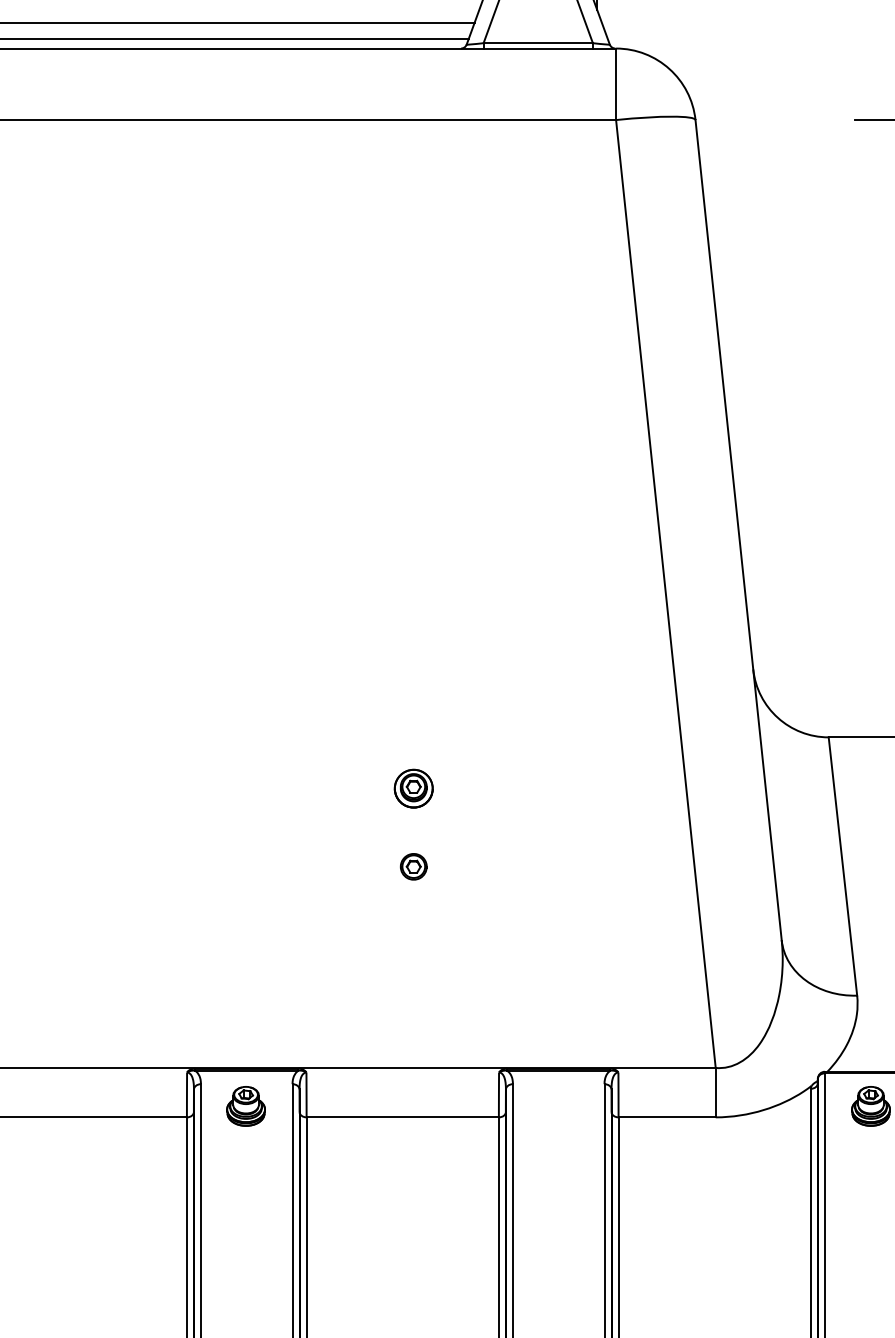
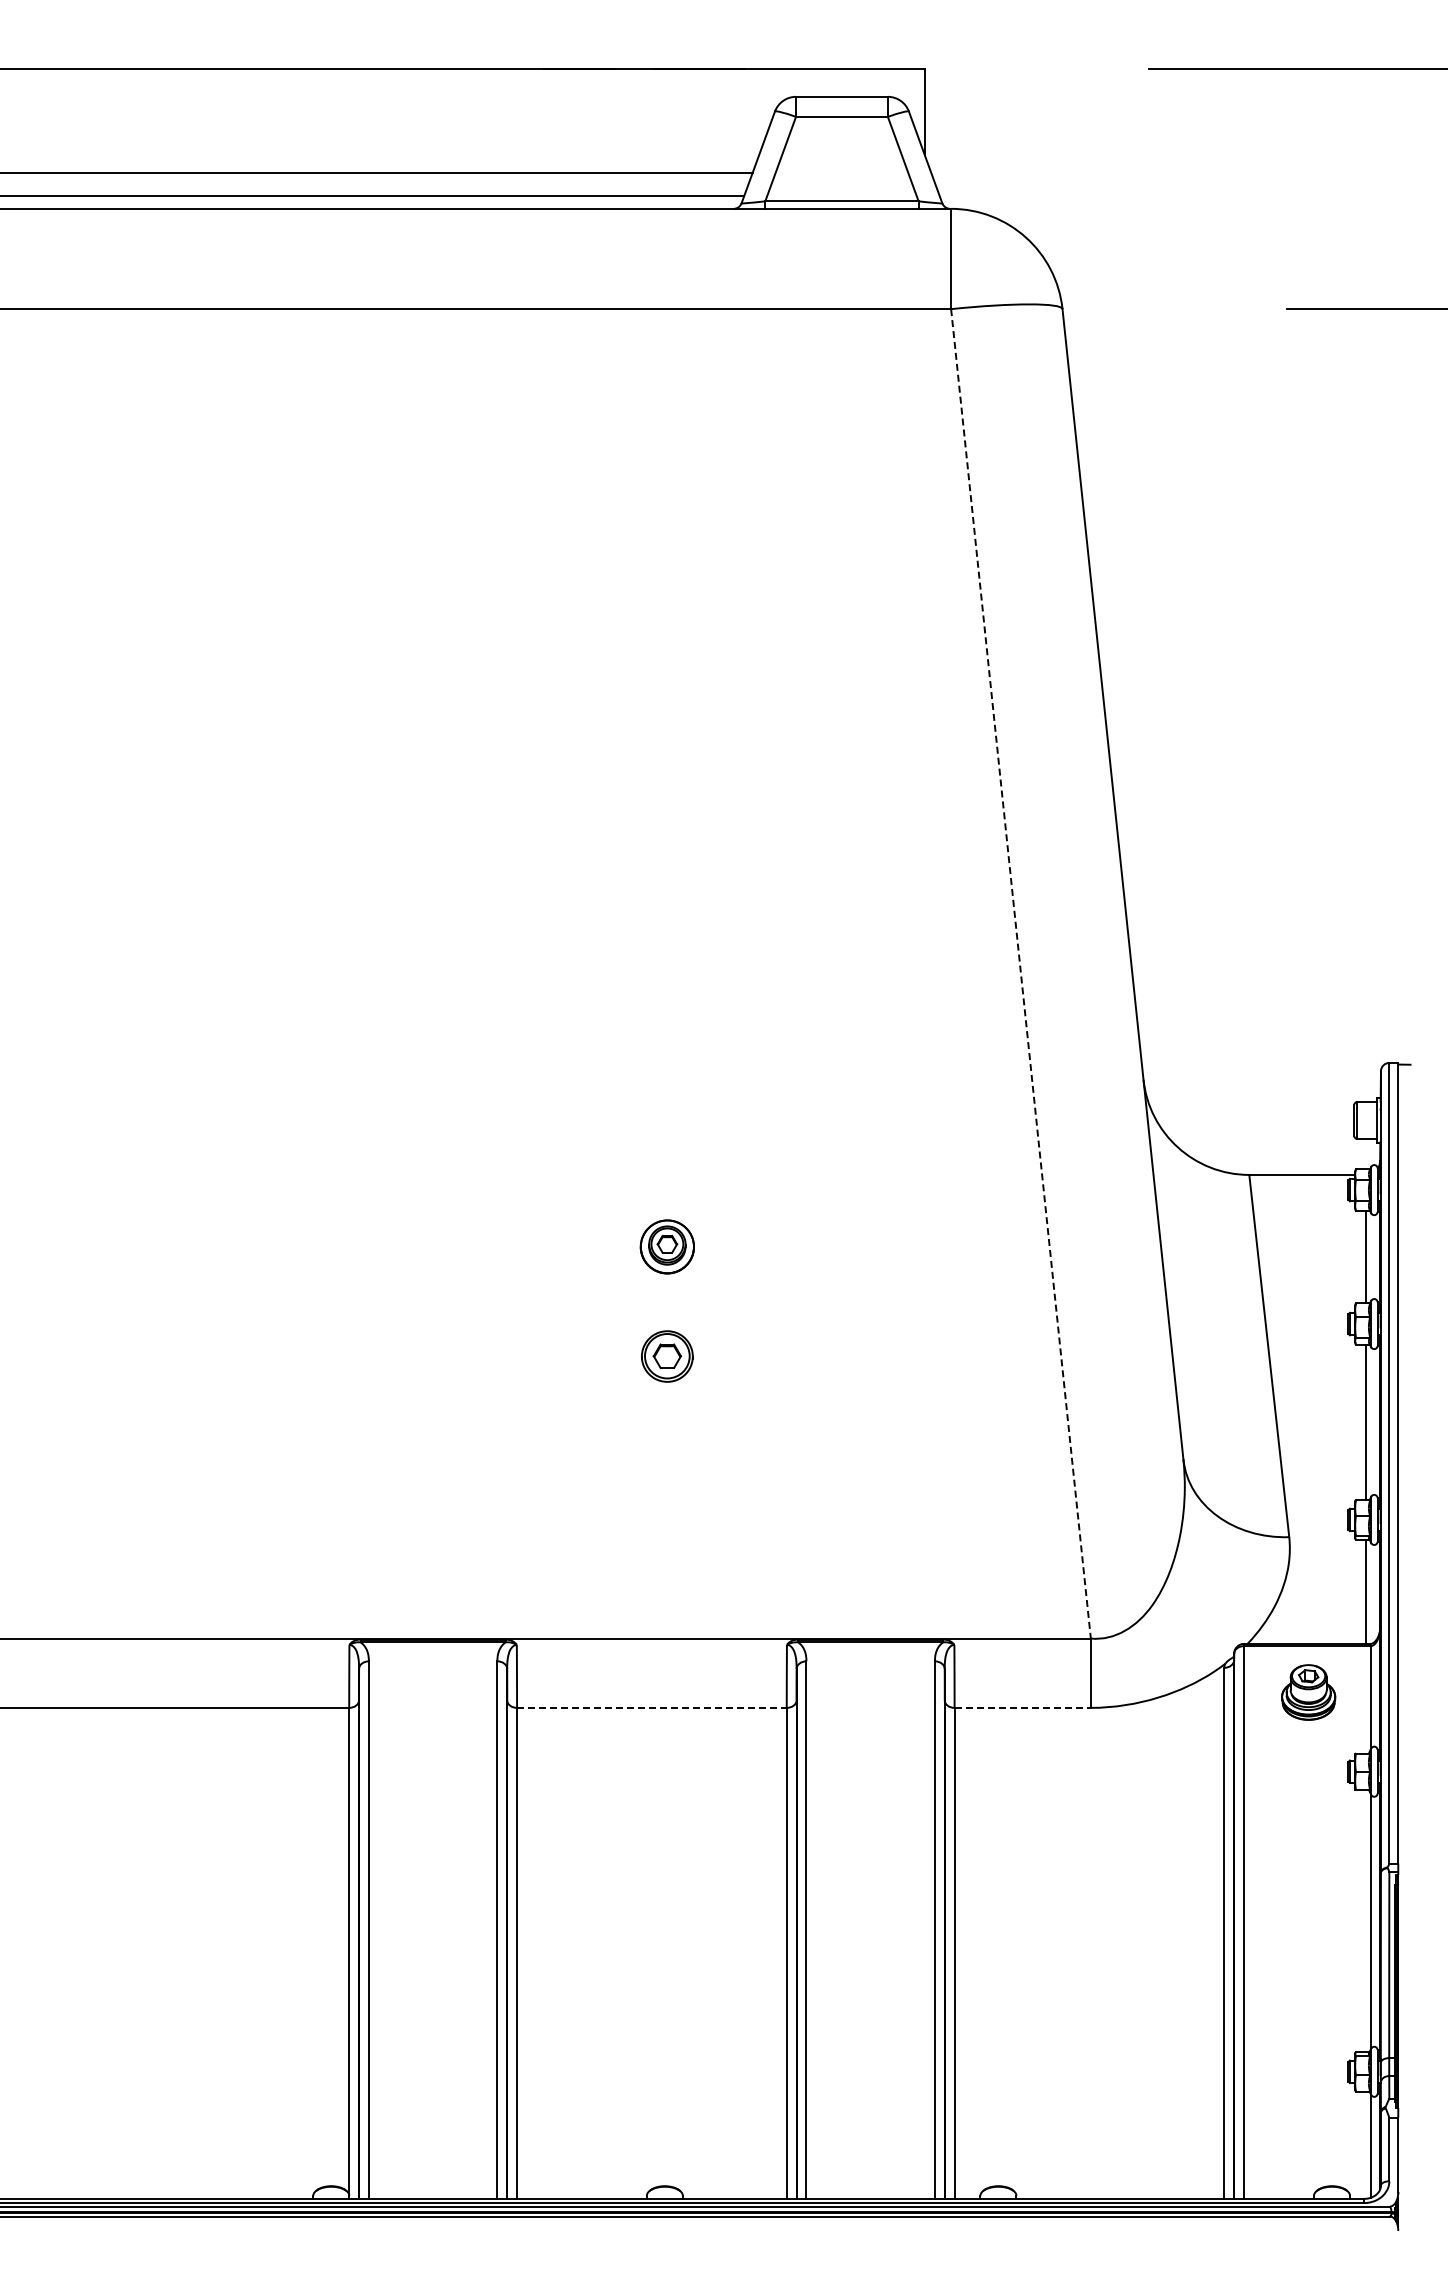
line: (666, 594) -> (1021, 974), solid -> dashed
part: (413, 866) -> (667, 1356), size x1.4
part: (245, 1106) -> (431, 1692), removed
line: (402, 1117) -> (651, 1707), solid -> dashed
line: (667, 1117) -> (1023, 1707), solid -> dashed

